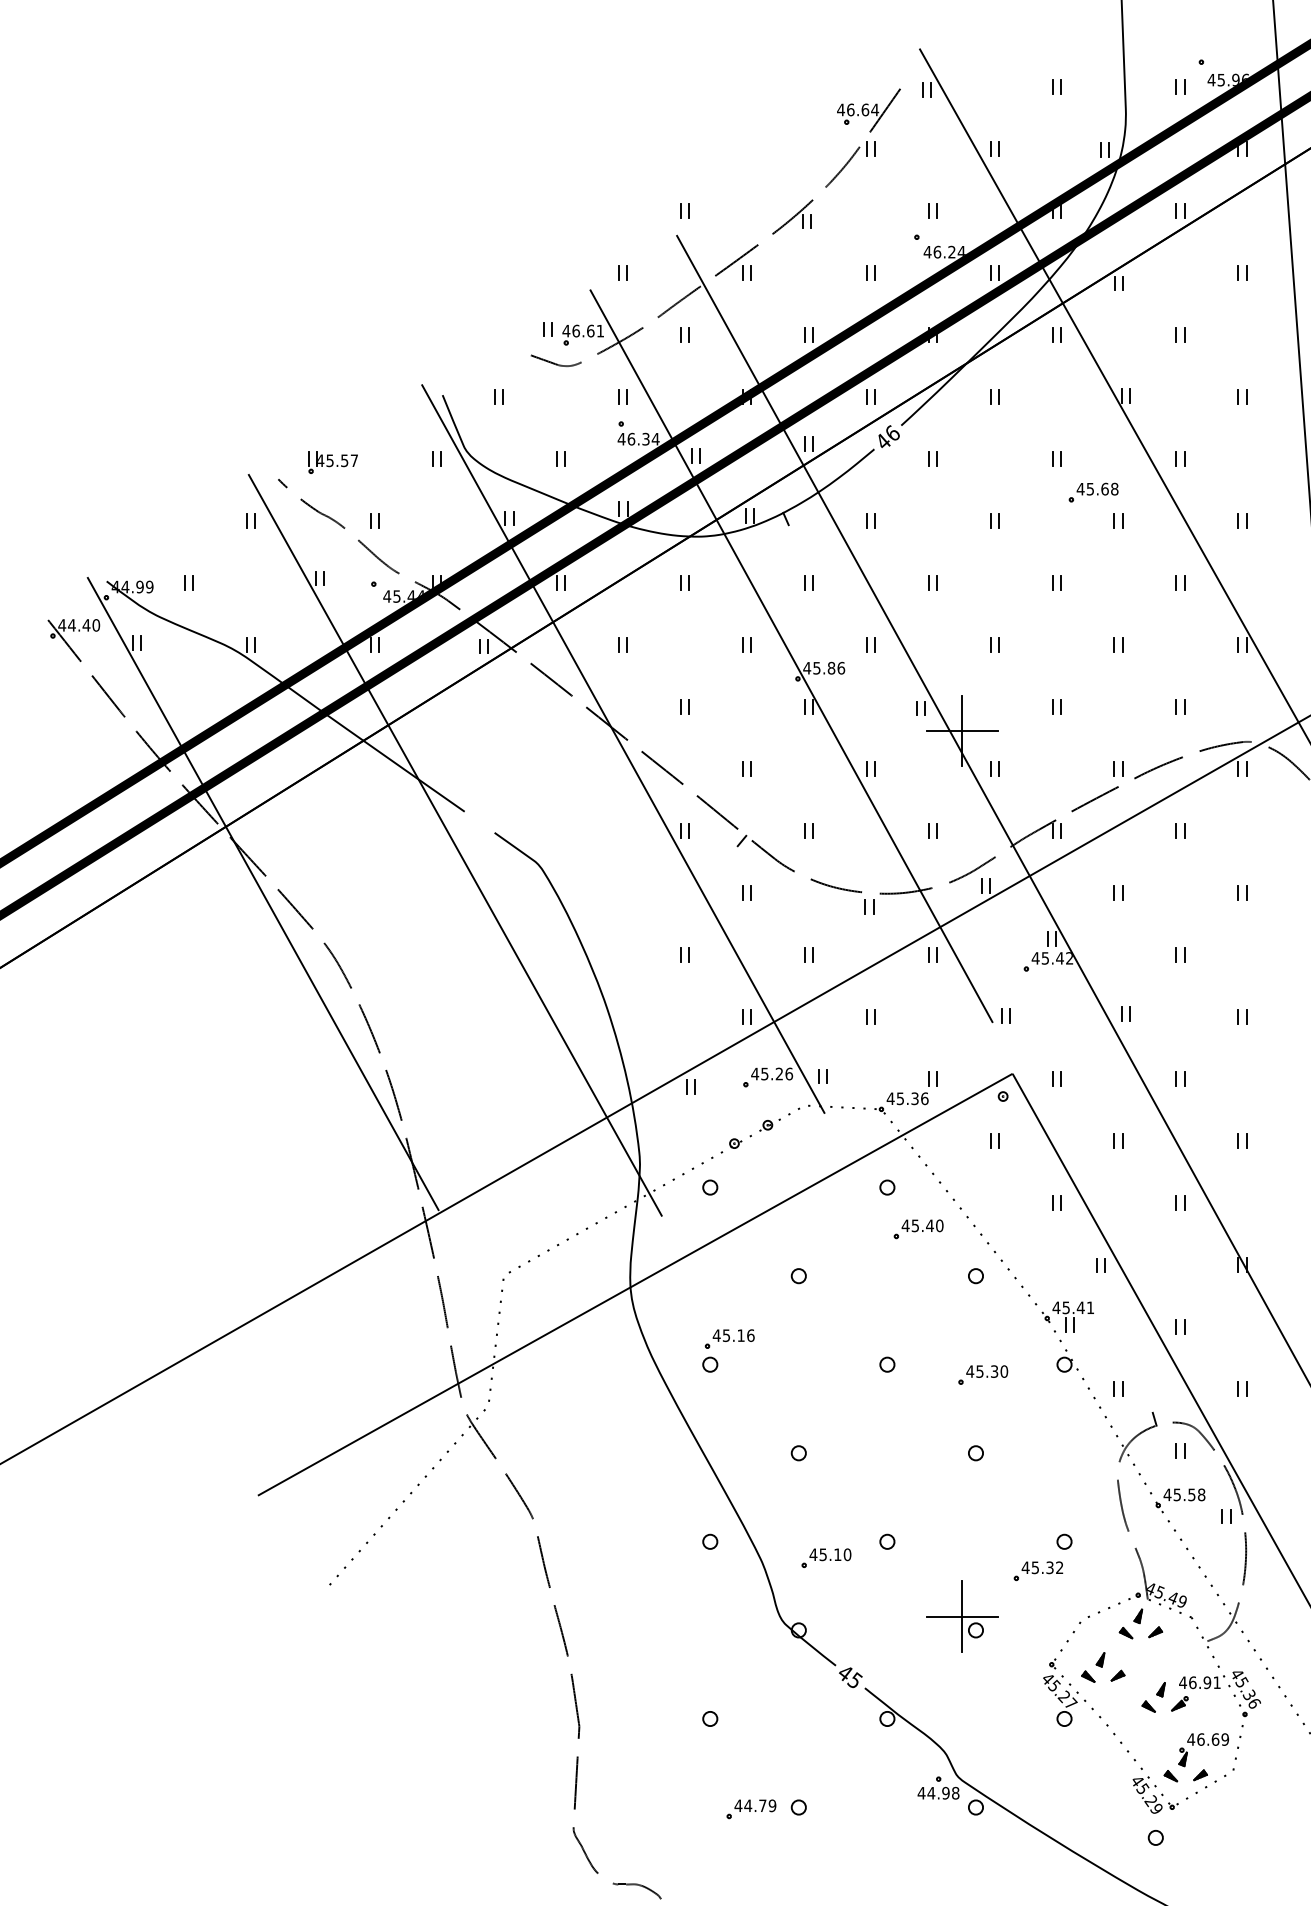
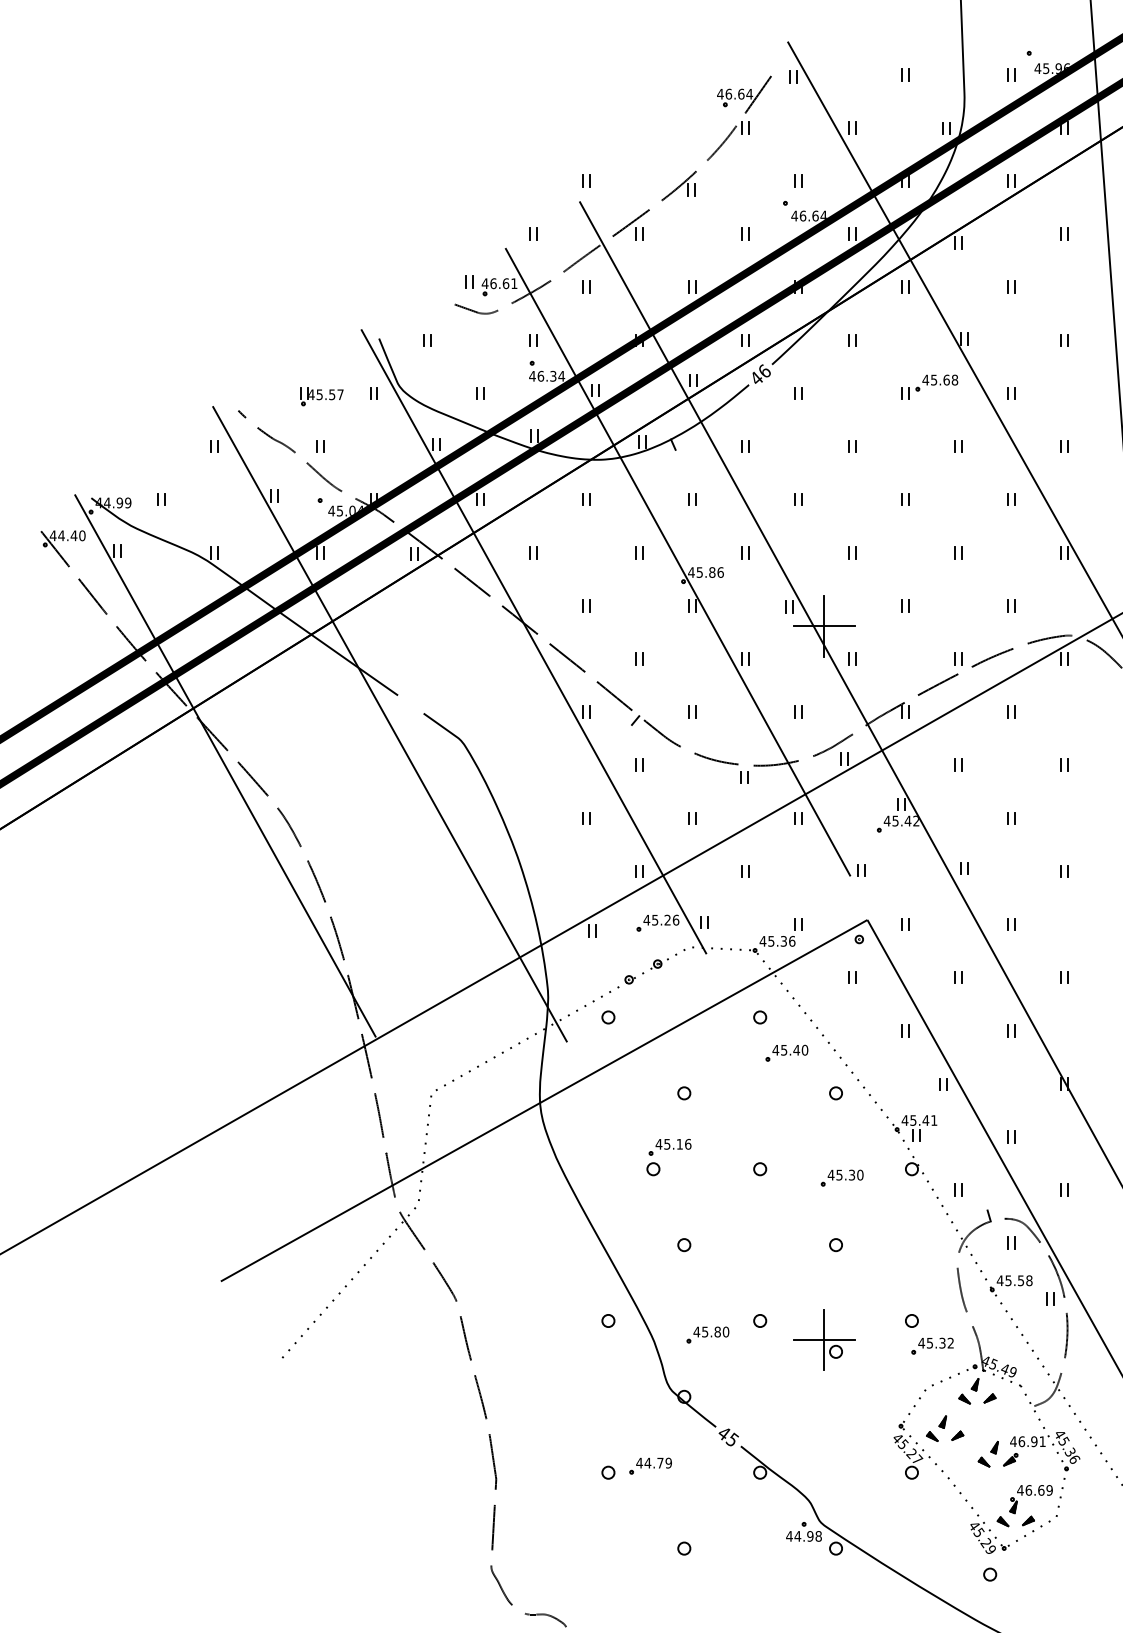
text: (951, 251) -> (815, 215), 46.24 -> 46.64
part: (332, 462) -> (321, 396), moved
part: (1093, 491) -> (936, 382), moved
text: (411, 595) -> (352, 510), 45.44 -> 45.04
part: (727, 1341) -> (668, 1149), moved
text: (837, 1554) -> (717, 1331), 45.10 -> 45.80
part: (1038, 1570) -> (932, 1345), moved
part: (962, 1615) -> (824, 1339), moved
part: (751, 1808) -> (650, 1465), moved

